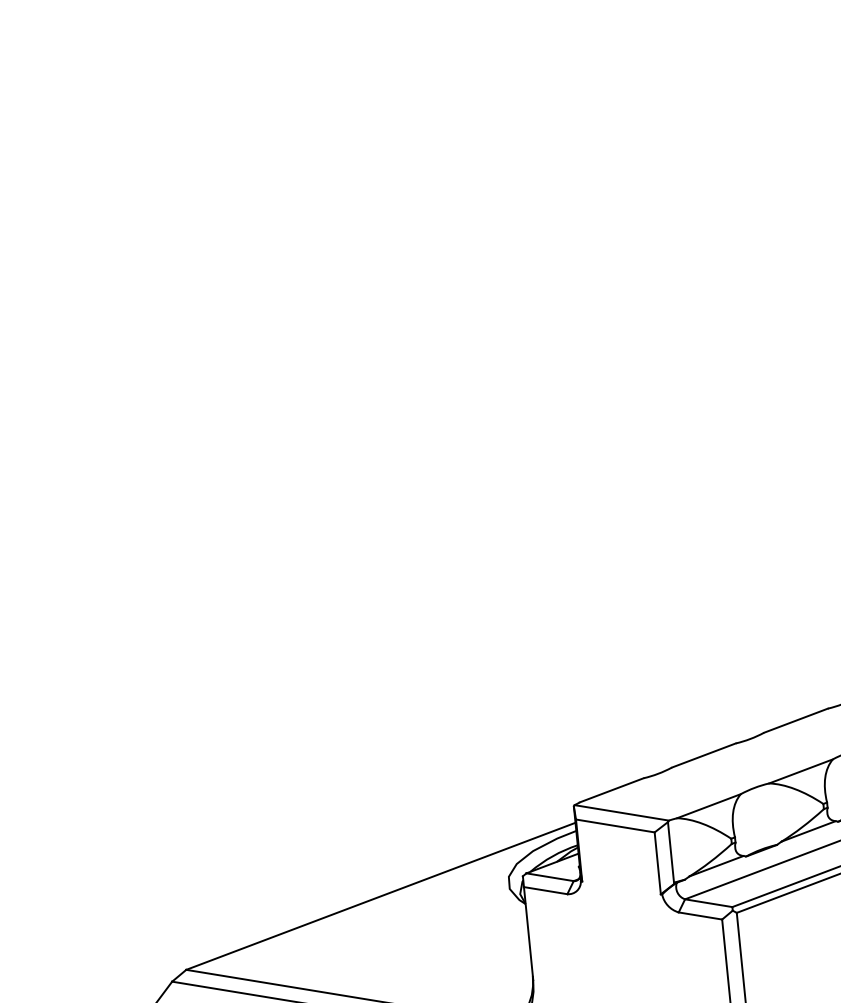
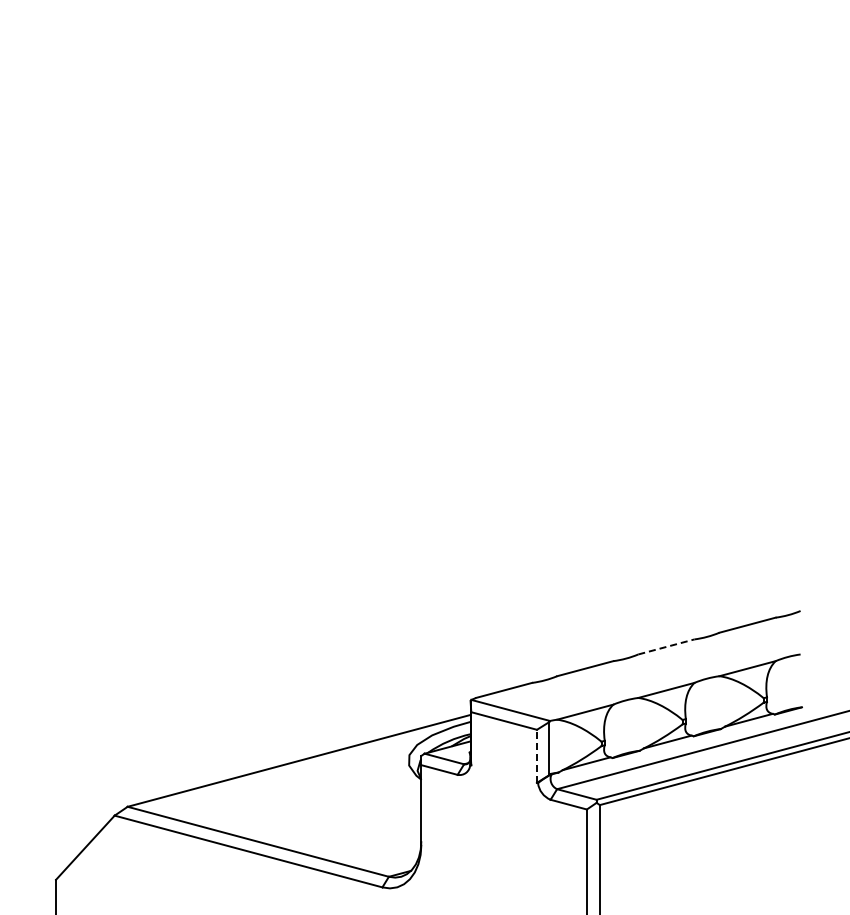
line: (796, 720) -> (666, 646), solid -> dashed
line: (657, 863) -> (536, 756), solid -> dashed

